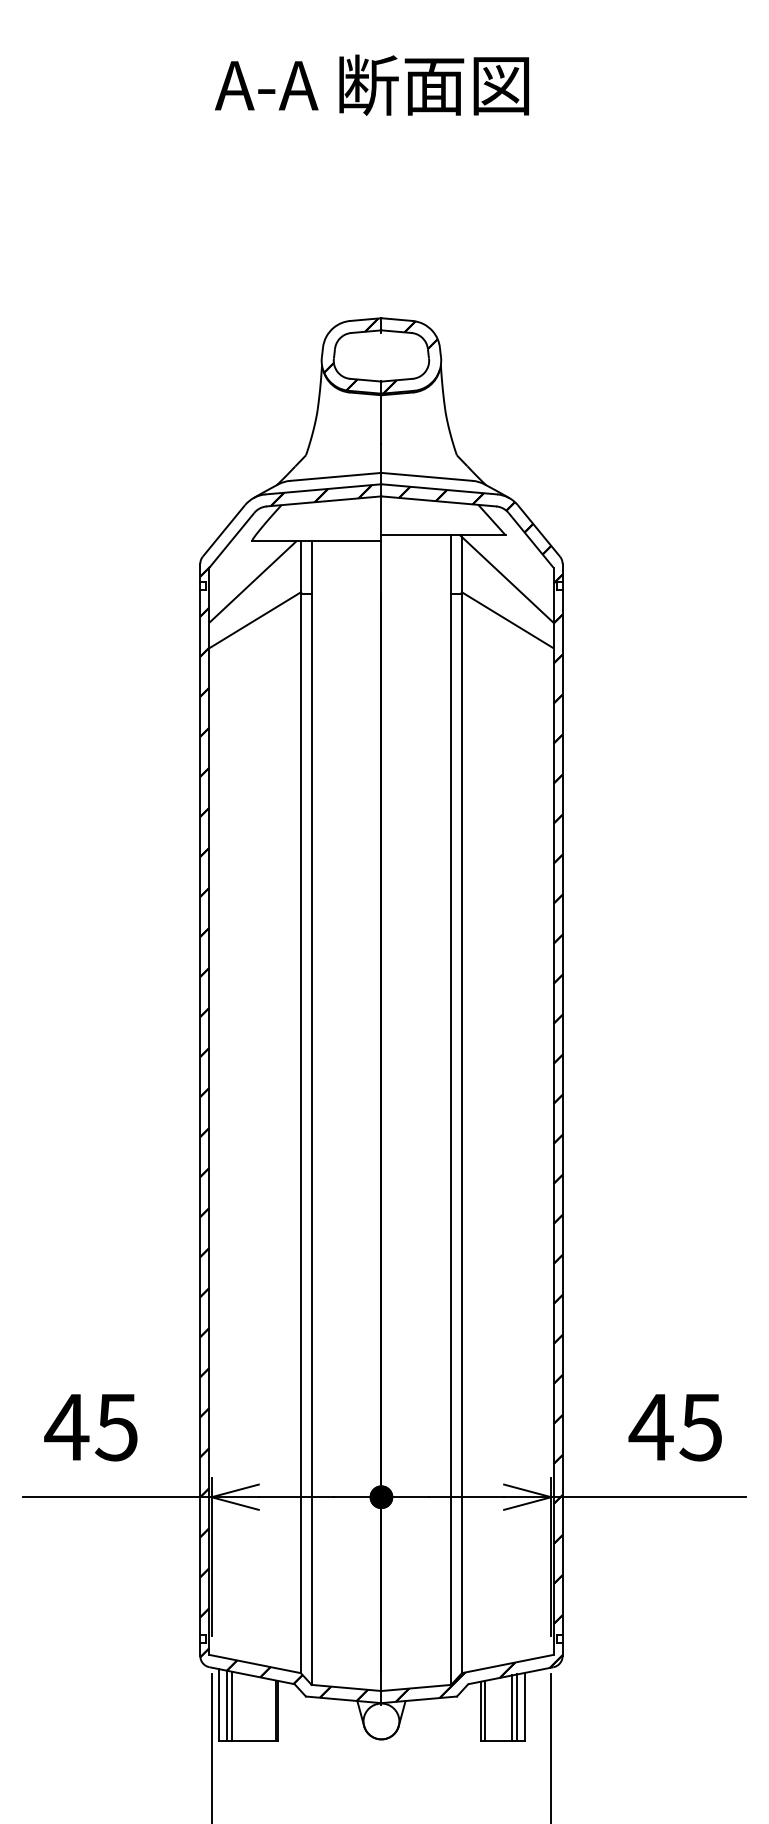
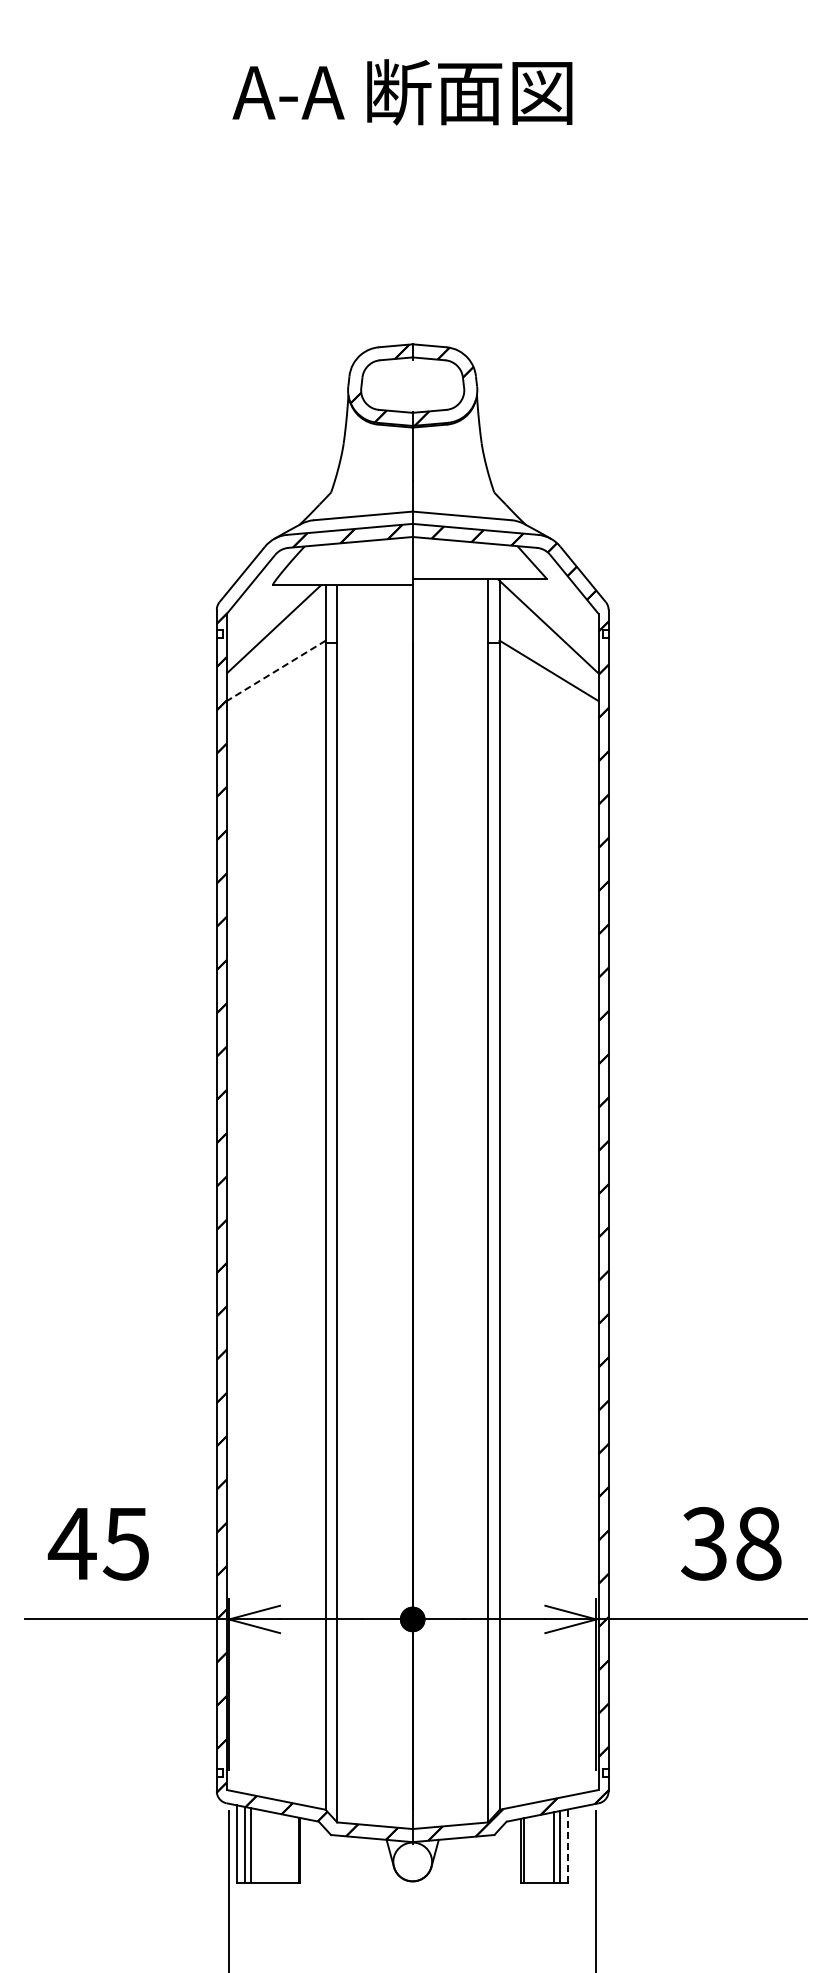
line: (254, 620) -> (275, 671), solid -> dashed
text: (675, 1427) -> (730, 1543), 45 -> 38
line: (524, 1707) -> (567, 1846), solid -> dashed

